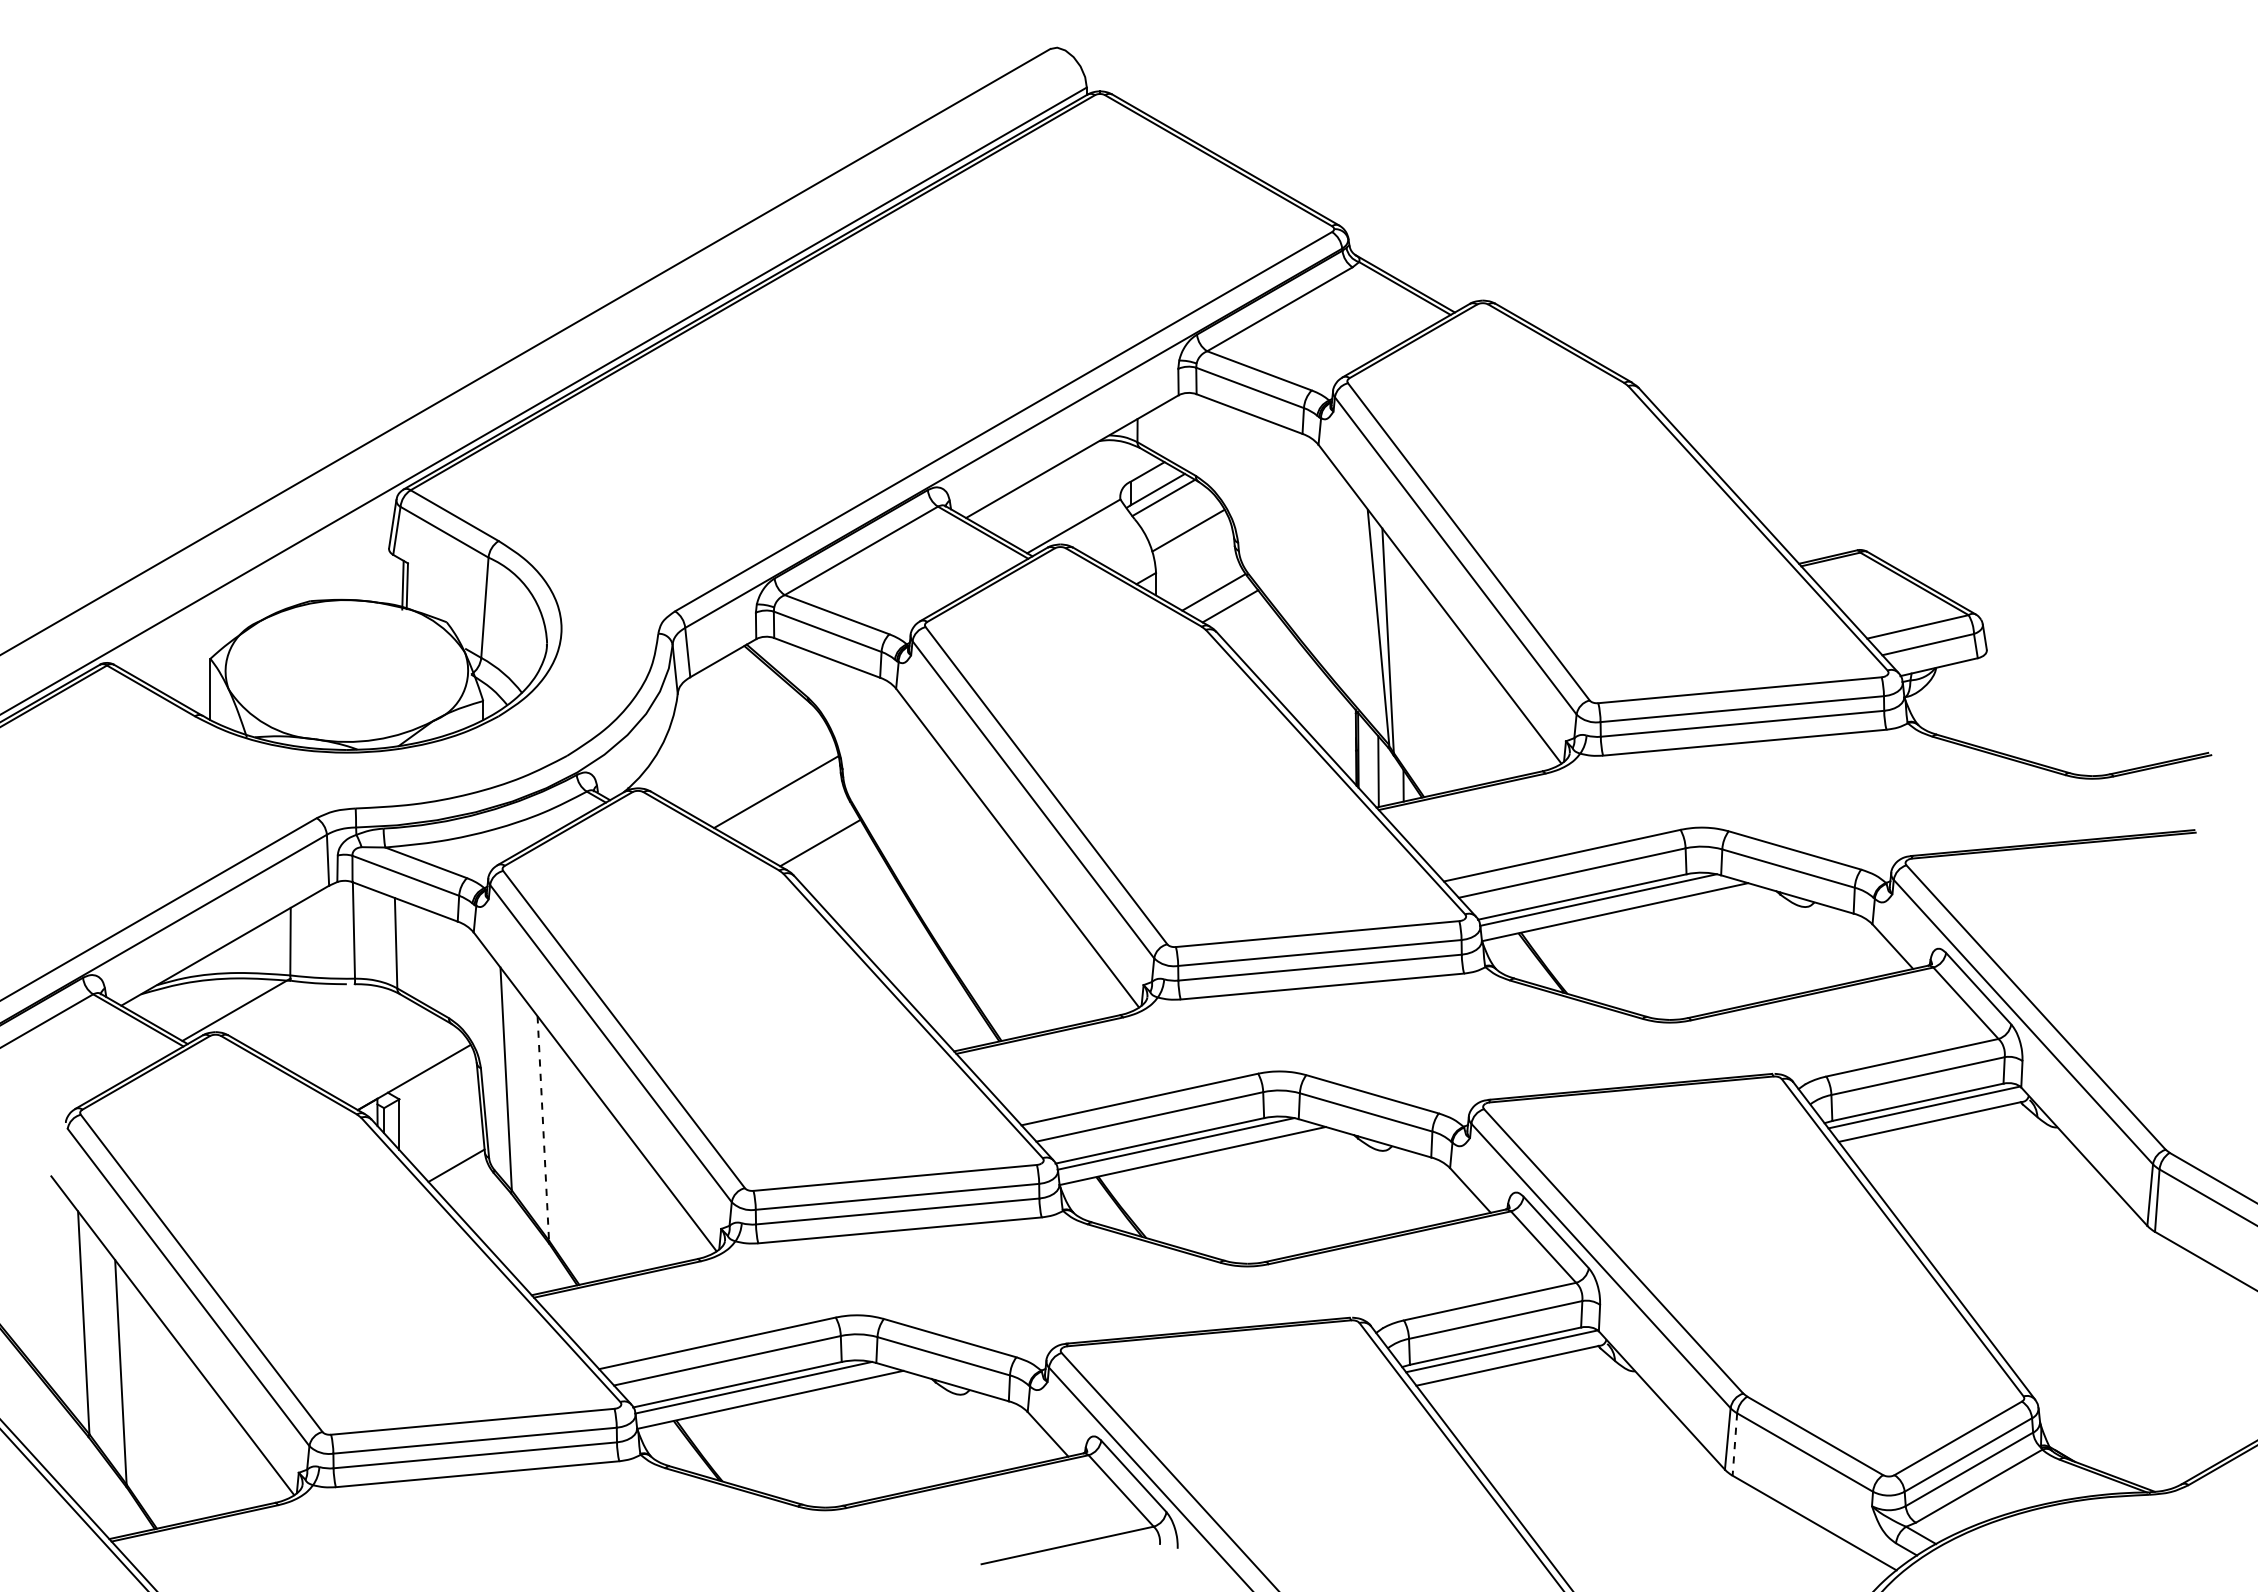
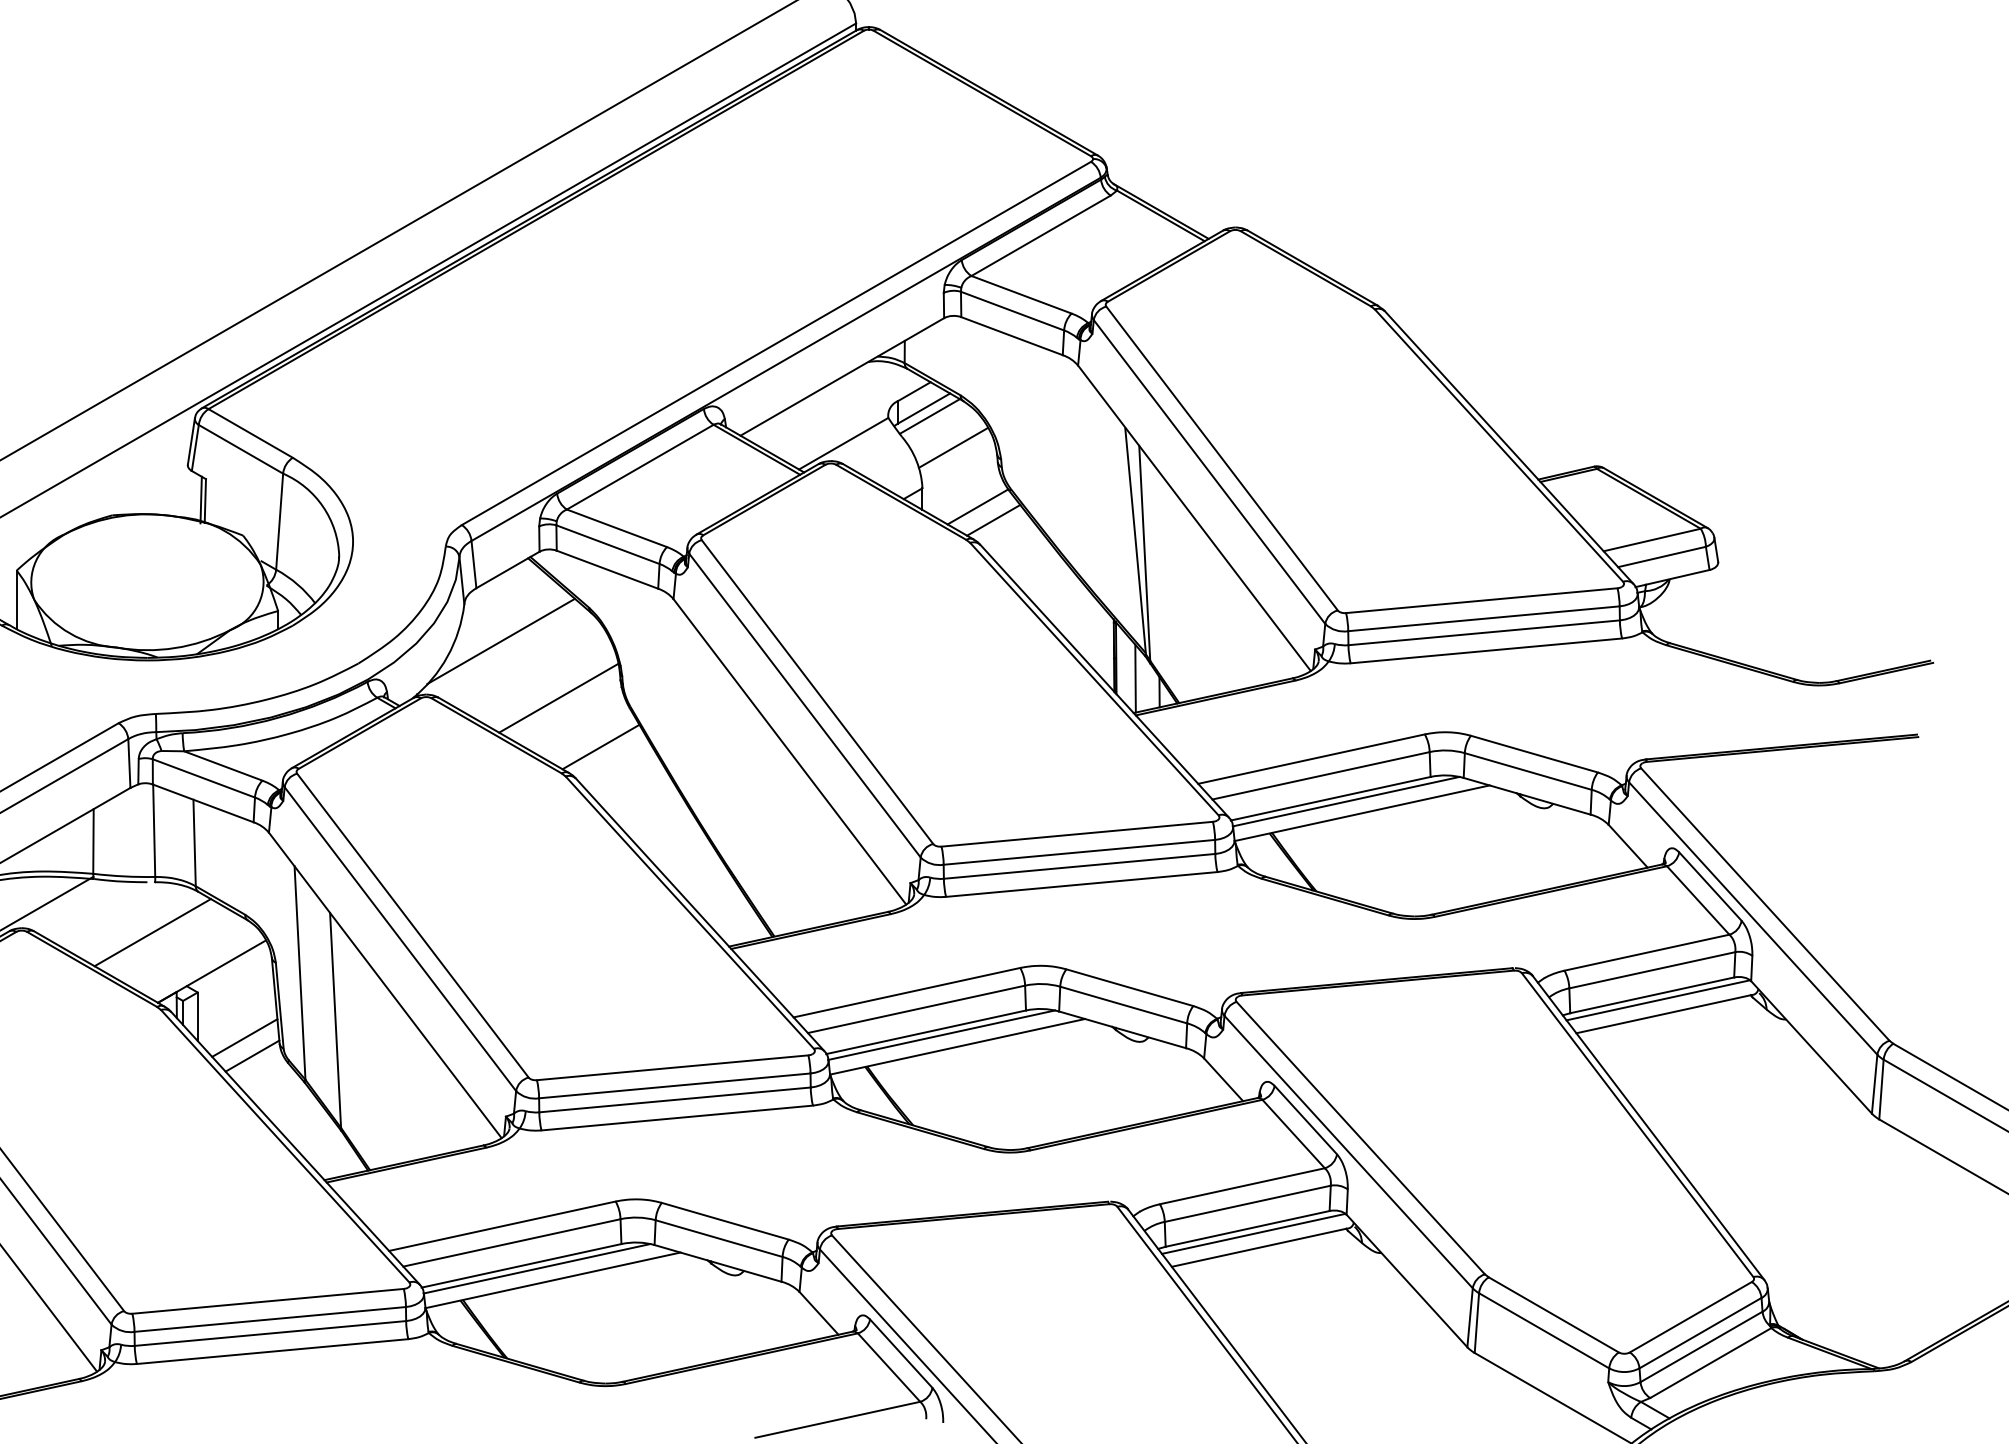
line: (716, 732) -> (501, 641), added
line: (352, 1036) -> (152, 932), added
line: (543, 1128) -> (335, 1020), dashed -> solid
line: (448, 1146) -> (244, 1037), added
line: (1734, 1445) -> (1476, 1324), dashed -> solid

